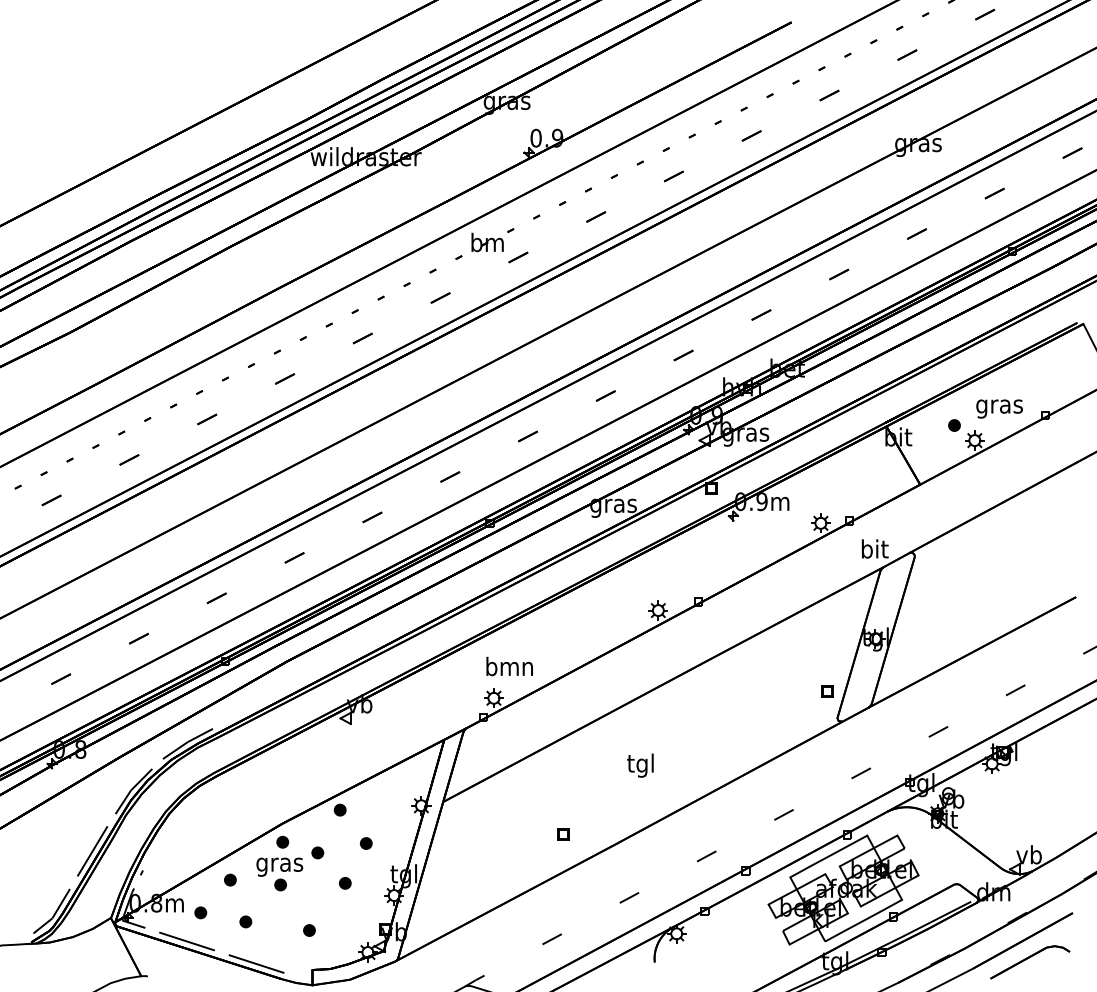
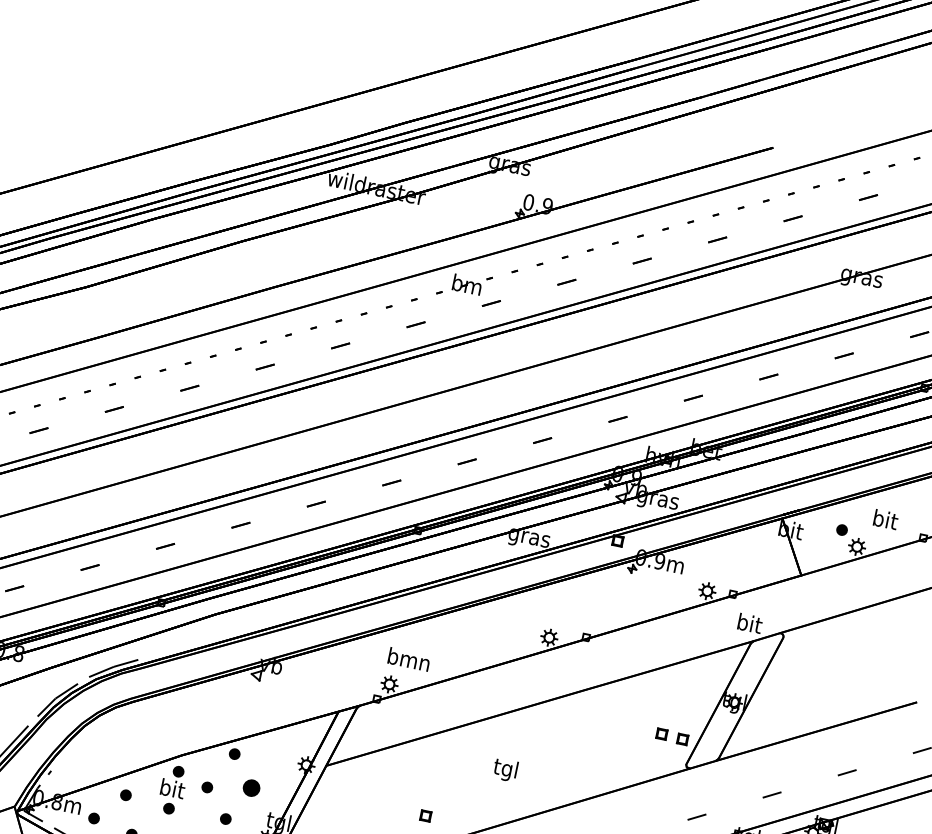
text: (999, 406) -> (884, 521), gras -> bit
part: (803, 690) -> (661, 734), added
part: (365, 843) -> (250, 787), size x1.6
text: (279, 864) -> (171, 790), gras -> bit

